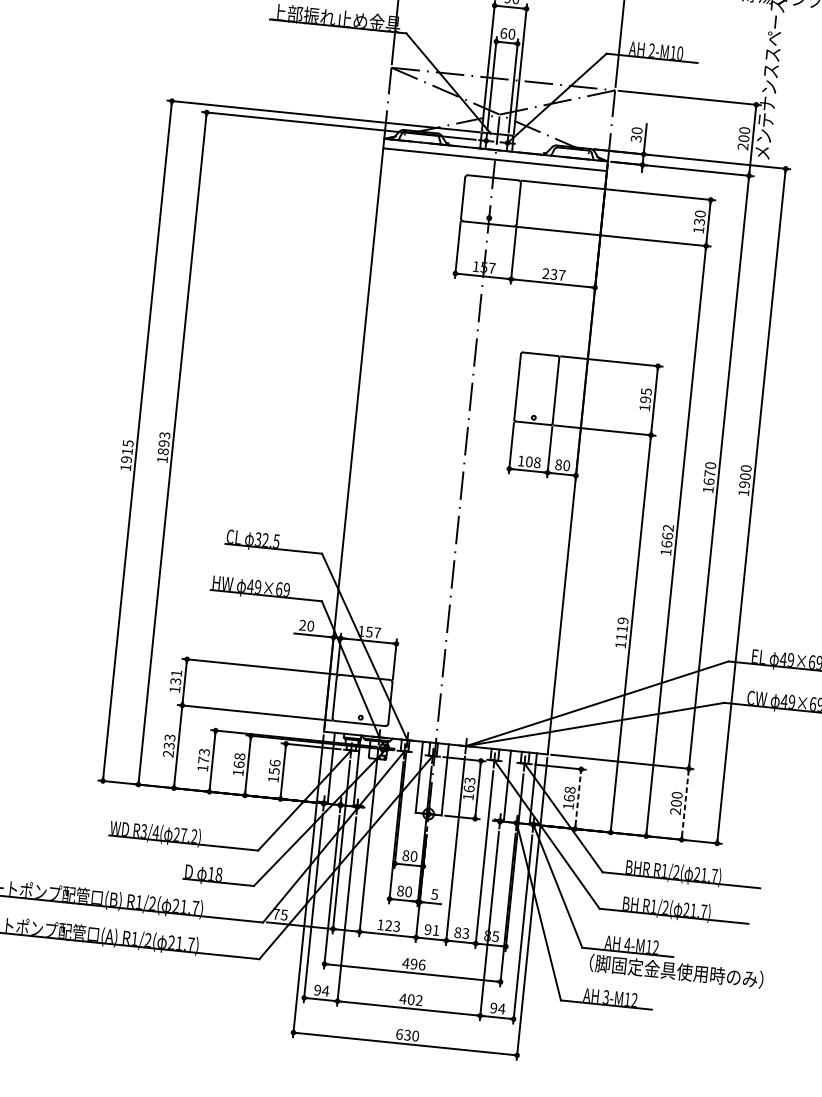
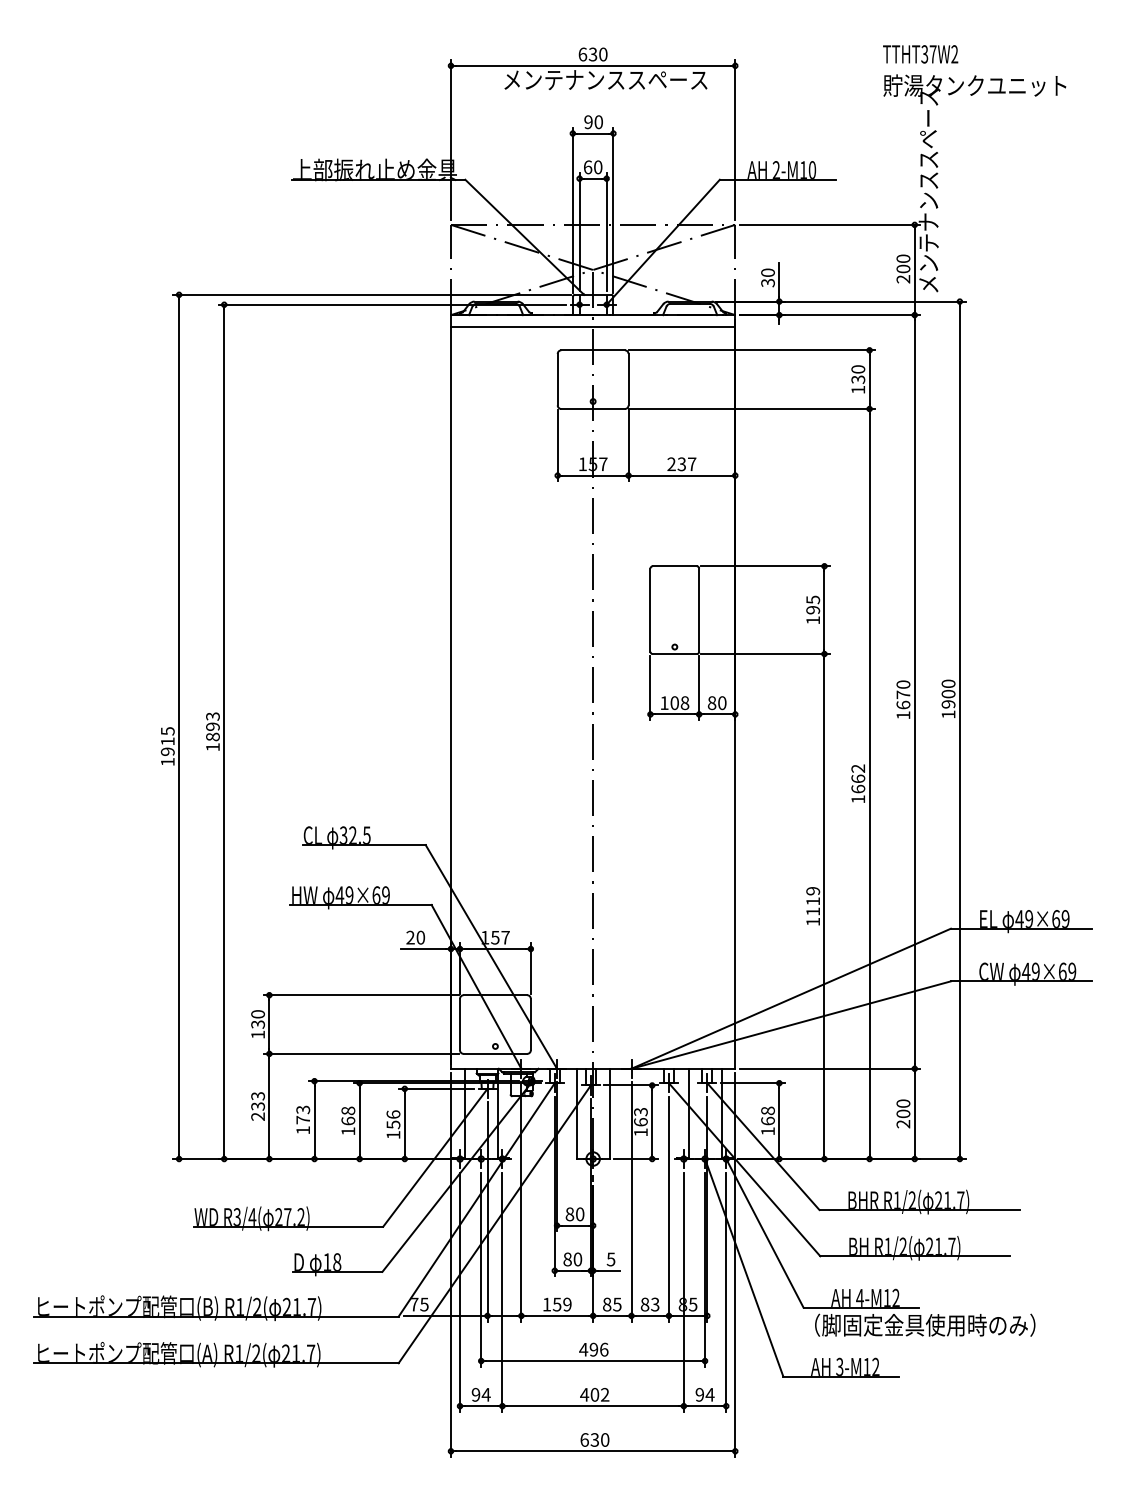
text: (176, 673) -> (258, 1014), 131 -> 130
line: (578, 798) -> (779, 1120), dashed -> solid
line: (685, 803) -> (914, 1113), dashed -> solid
text: (392, 925) -> (561, 1304), 123 -> 159
text: (432, 930) -> (612, 1304), 91 -> 85

